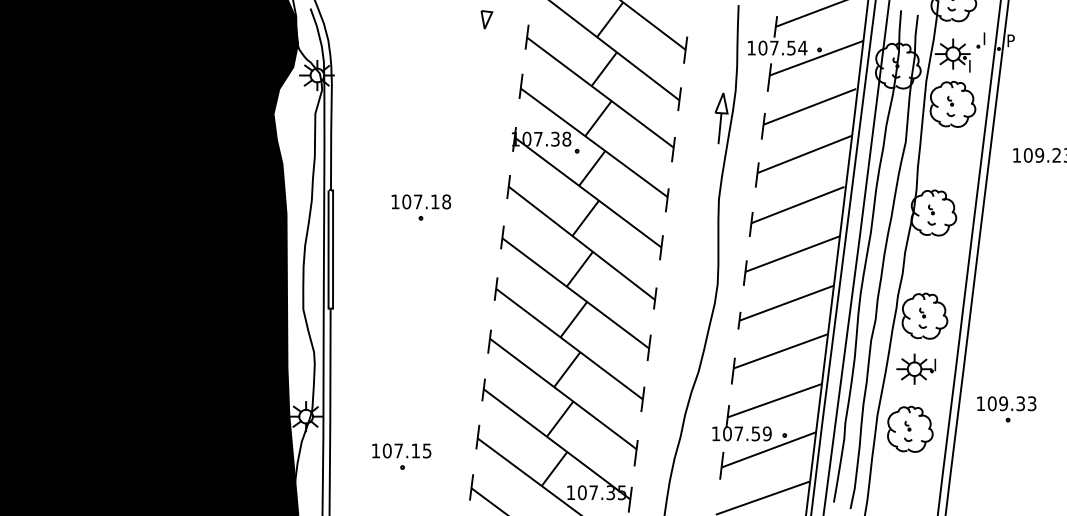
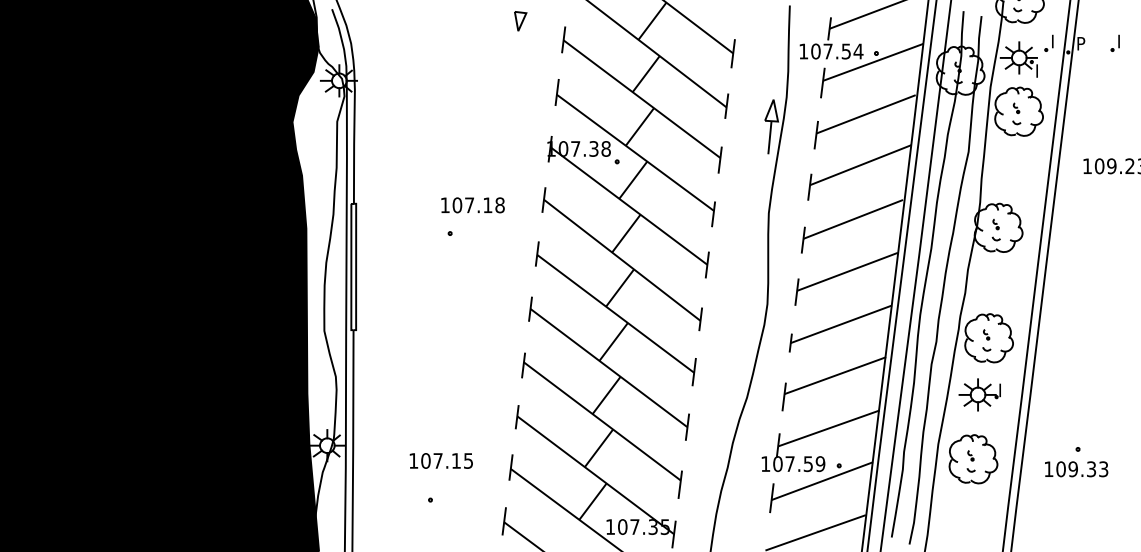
part: (1042, 40) -> (1114, 43), added
text: (421, 201) -> (473, 204), moved
text: (1006, 403) -> (1076, 469), moved
text: (401, 450) -> (441, 460), moved

